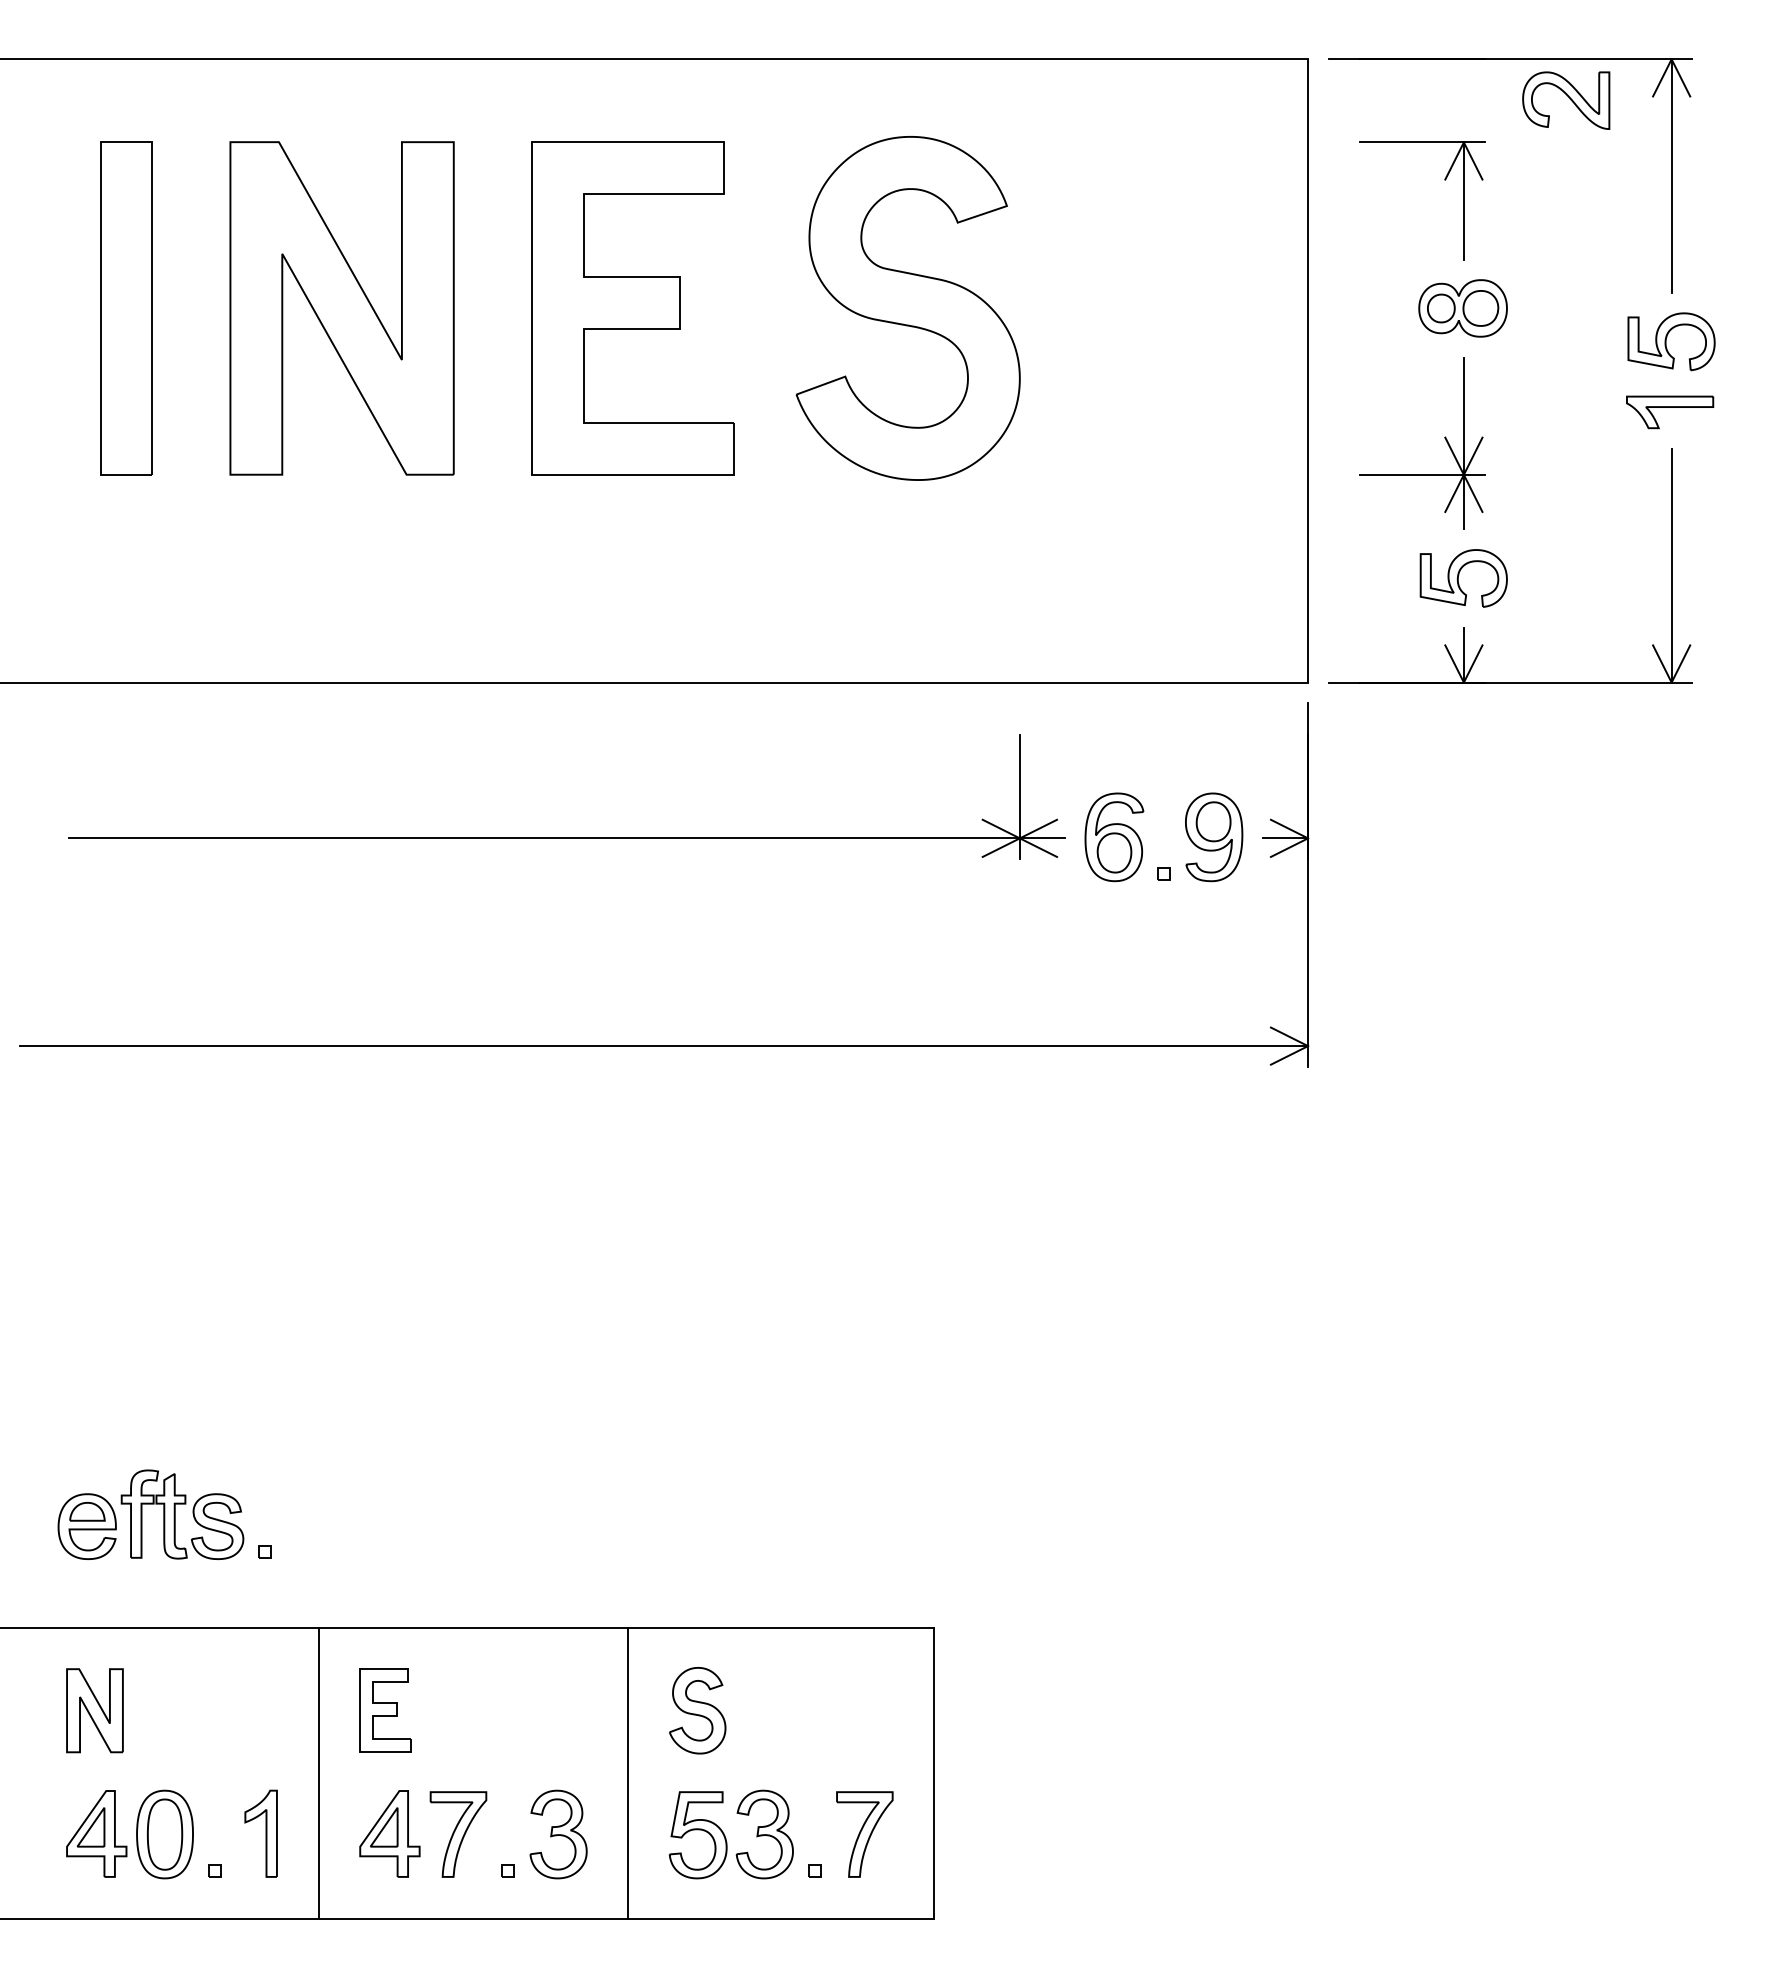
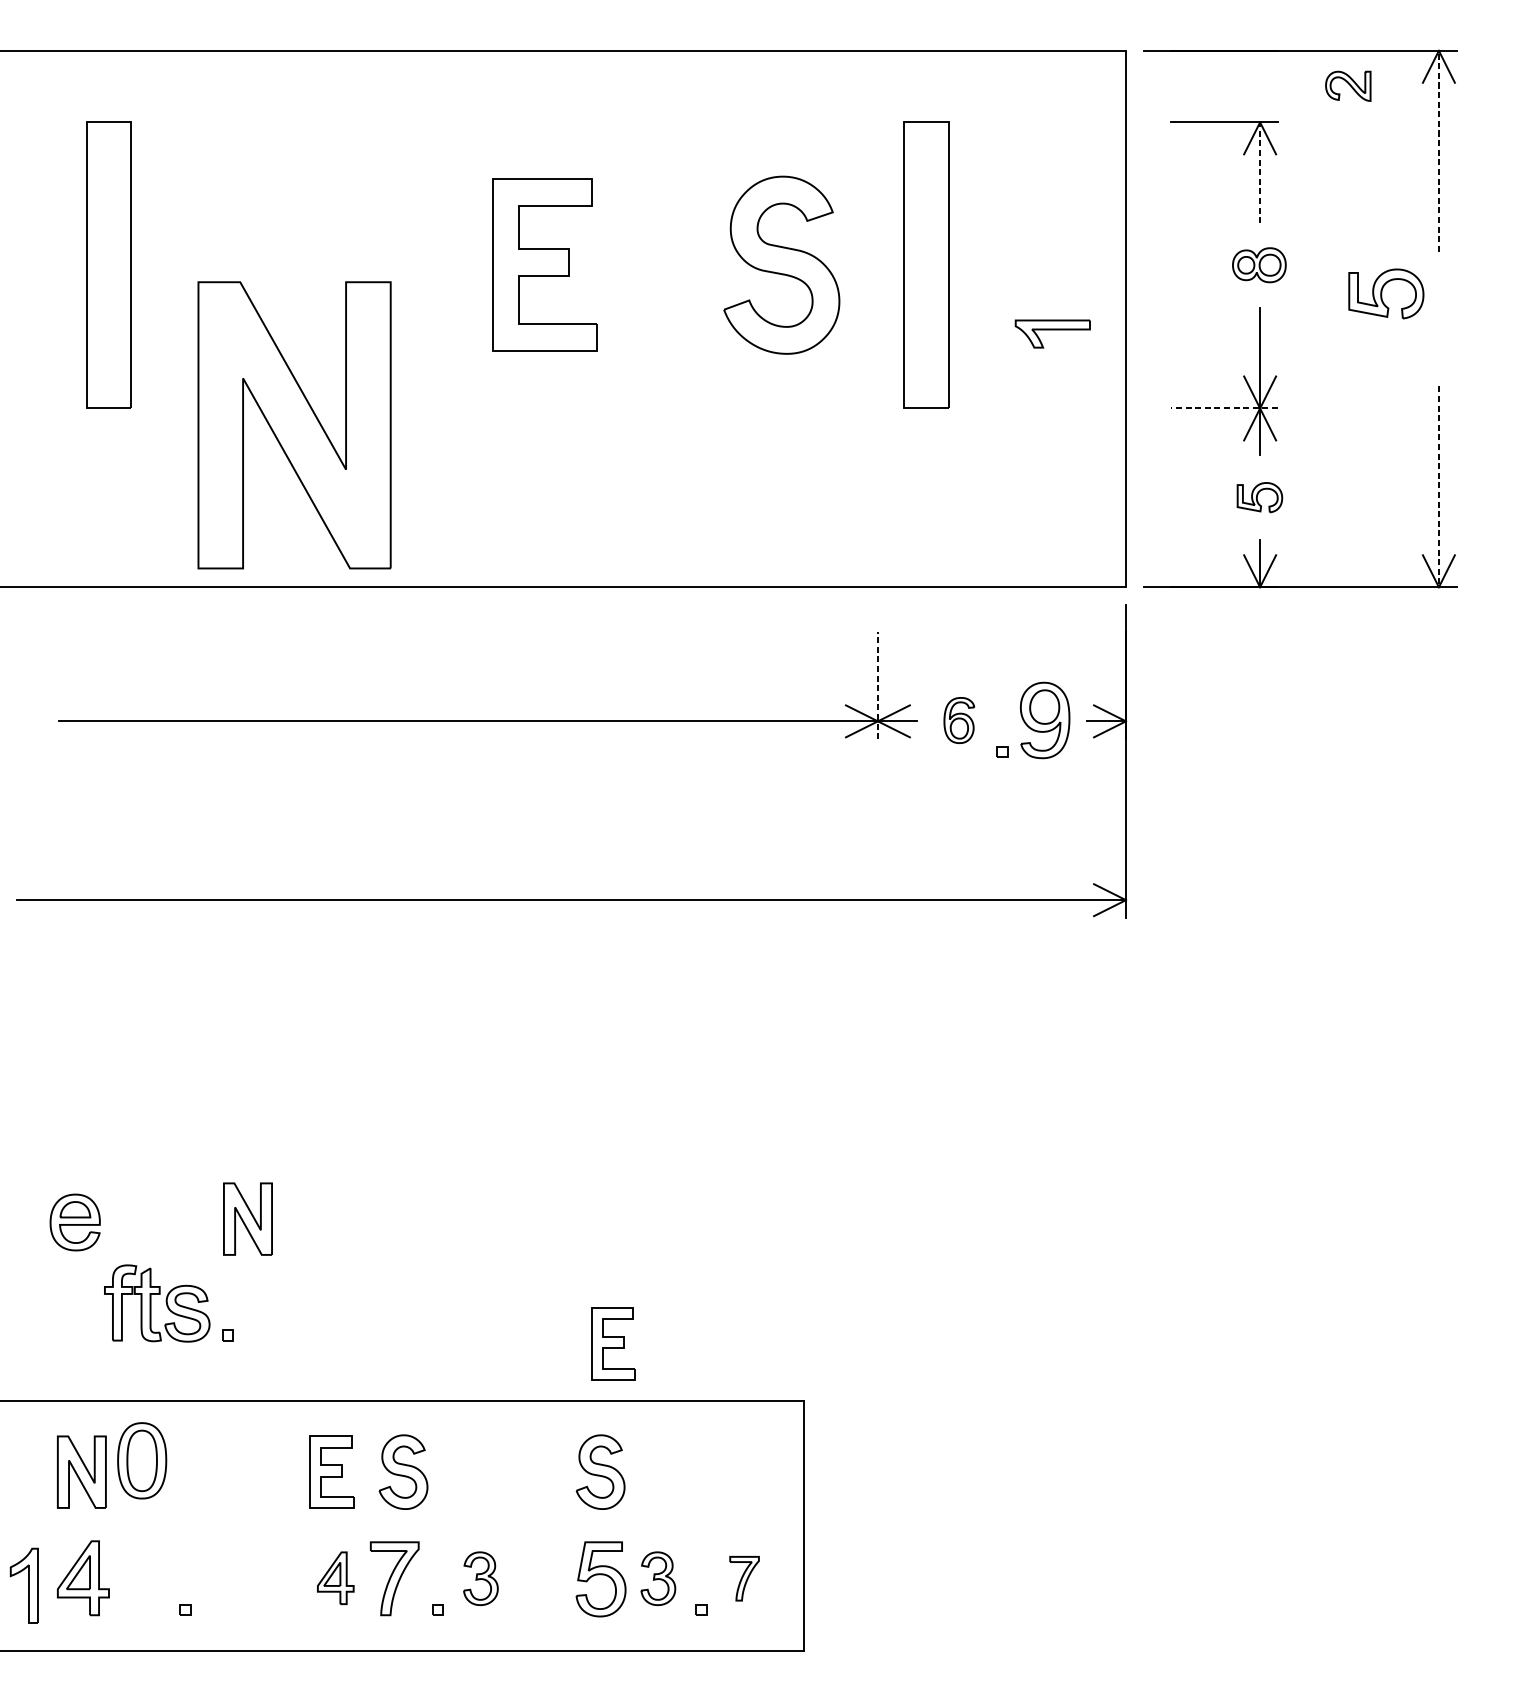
part: (1566, 100) -> (1348, 86), size x0.6
line: (1671, 176) -> (1438, 151), solid -> dashed
line: (1463, 201) -> (1259, 173), solid -> dashed
part: (341, 308) -> (294, 425), moved
part: (632, 308) -> (544, 265), size x0.6
part: (907, 308) -> (781, 265), size x0.6
part: (1076, 308) -> (926, 265), added
part: (1462, 308) -> (1258, 265), size x0.7
part: (1671, 341) -> (1386, 293), moved
part: (1670, 412) -> (1053, 334), moved
line: (1421, 474) -> (1223, 408), solid -> dashed
line: (1671, 565) -> (1438, 486), solid -> dashed
part: (1463, 578) -> (1259, 497), size x0.6
line: (1019, 796) -> (877, 685), solid -> dashed
part: (1114, 837) -> (959, 720), size x0.6
part: (287, 1416) -> (247, 1218), added
part: (86, 1526) -> (74, 1222), moved
part: (712, 1561) -> (613, 1343), added
part: (468, 1710) -> (403, 1471), added
line: (318, 1772) -> (274, 1525), removed
line: (628, 1772) -> (541, 1525), removed
part: (260, 1833) -> (23, 1585), moved
part: (389, 1833) -> (335, 1577), size x0.7
part: (164, 1834) -> (141, 1460), moved
part: (558, 1834) -> (480, 1578), size x0.7
part: (764, 1834) -> (658, 1578), size x0.7
part: (864, 1834) -> (744, 1578), size x0.6

